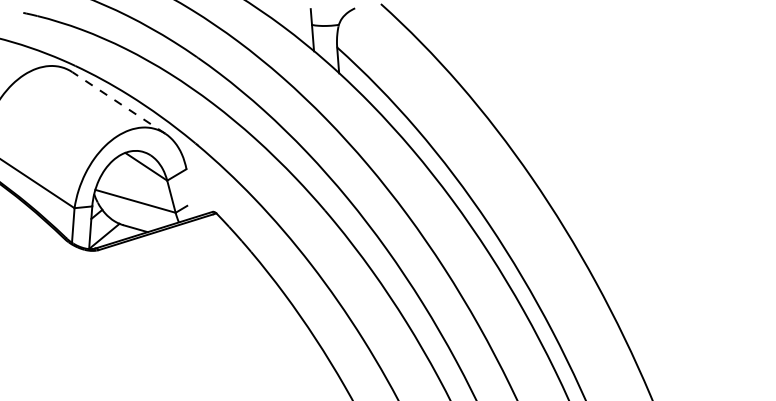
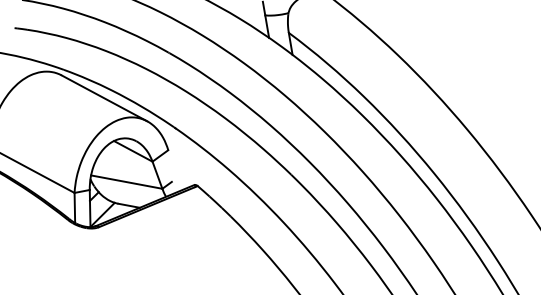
line: (118, 102) -> (104, 97), dashed -> solid

